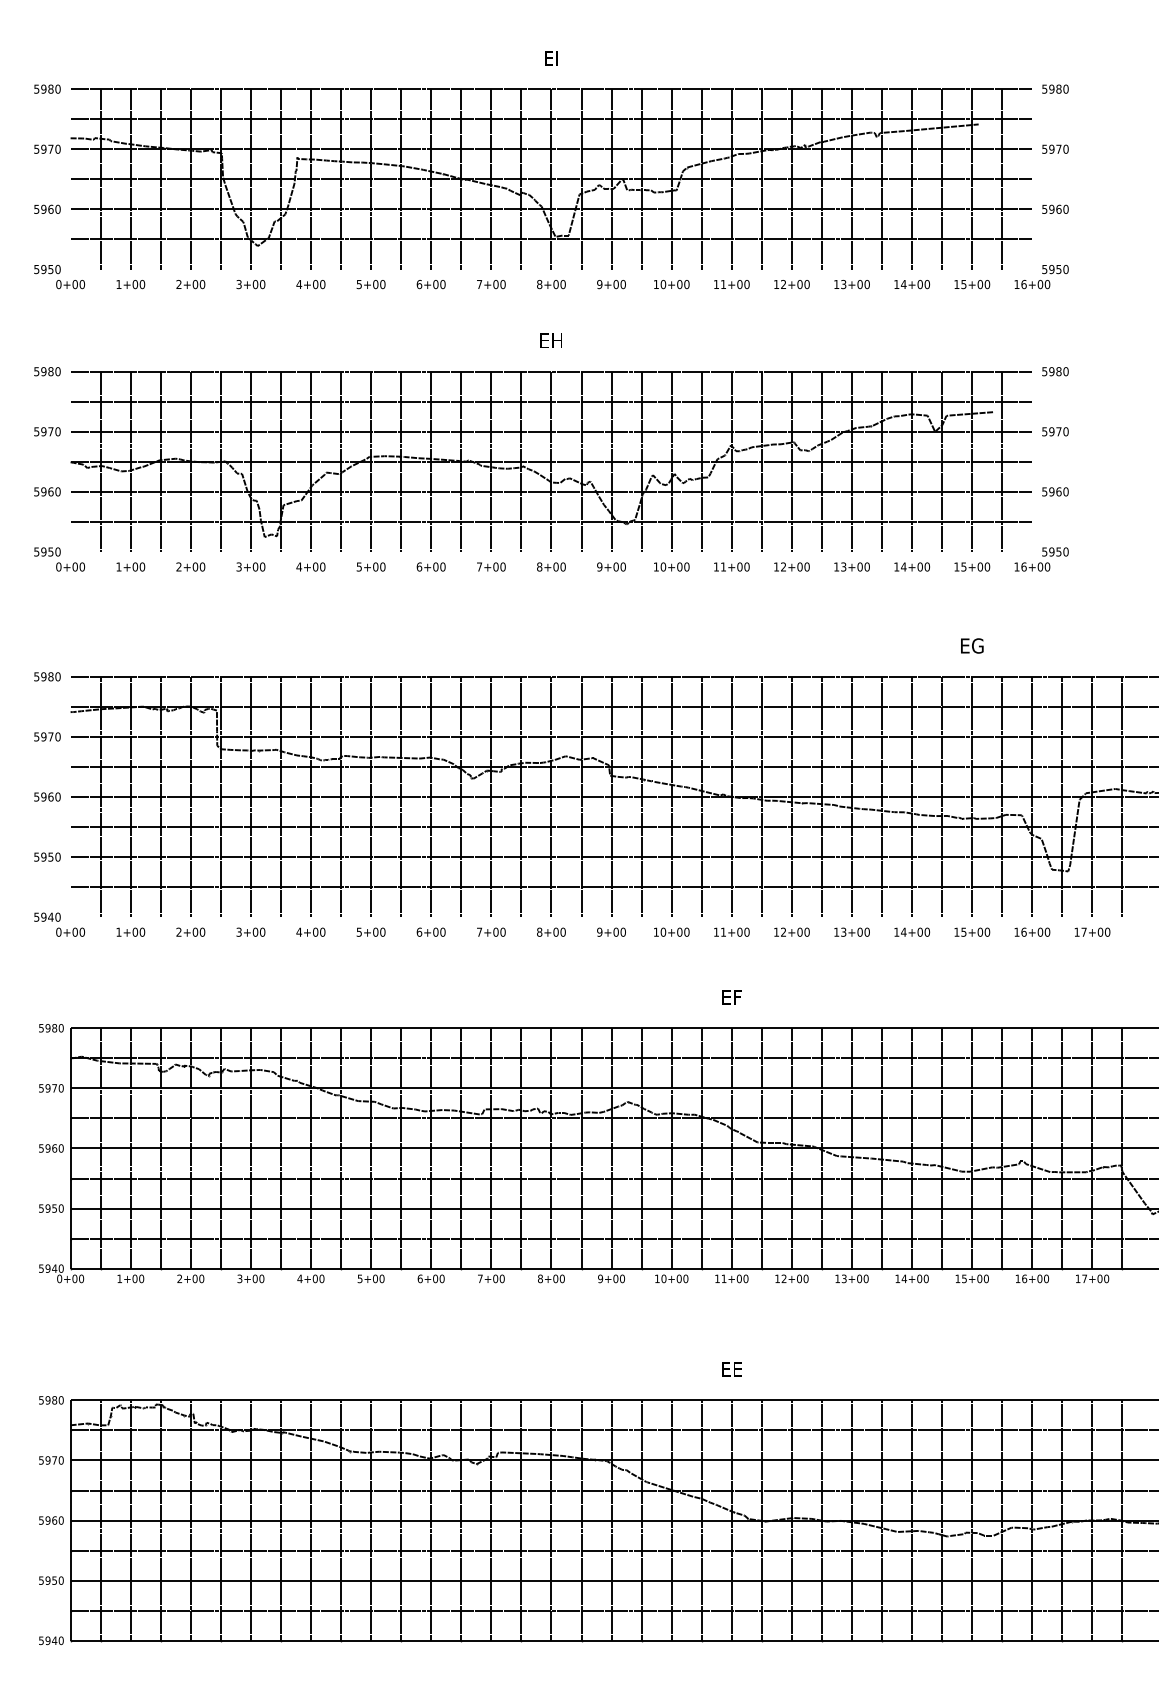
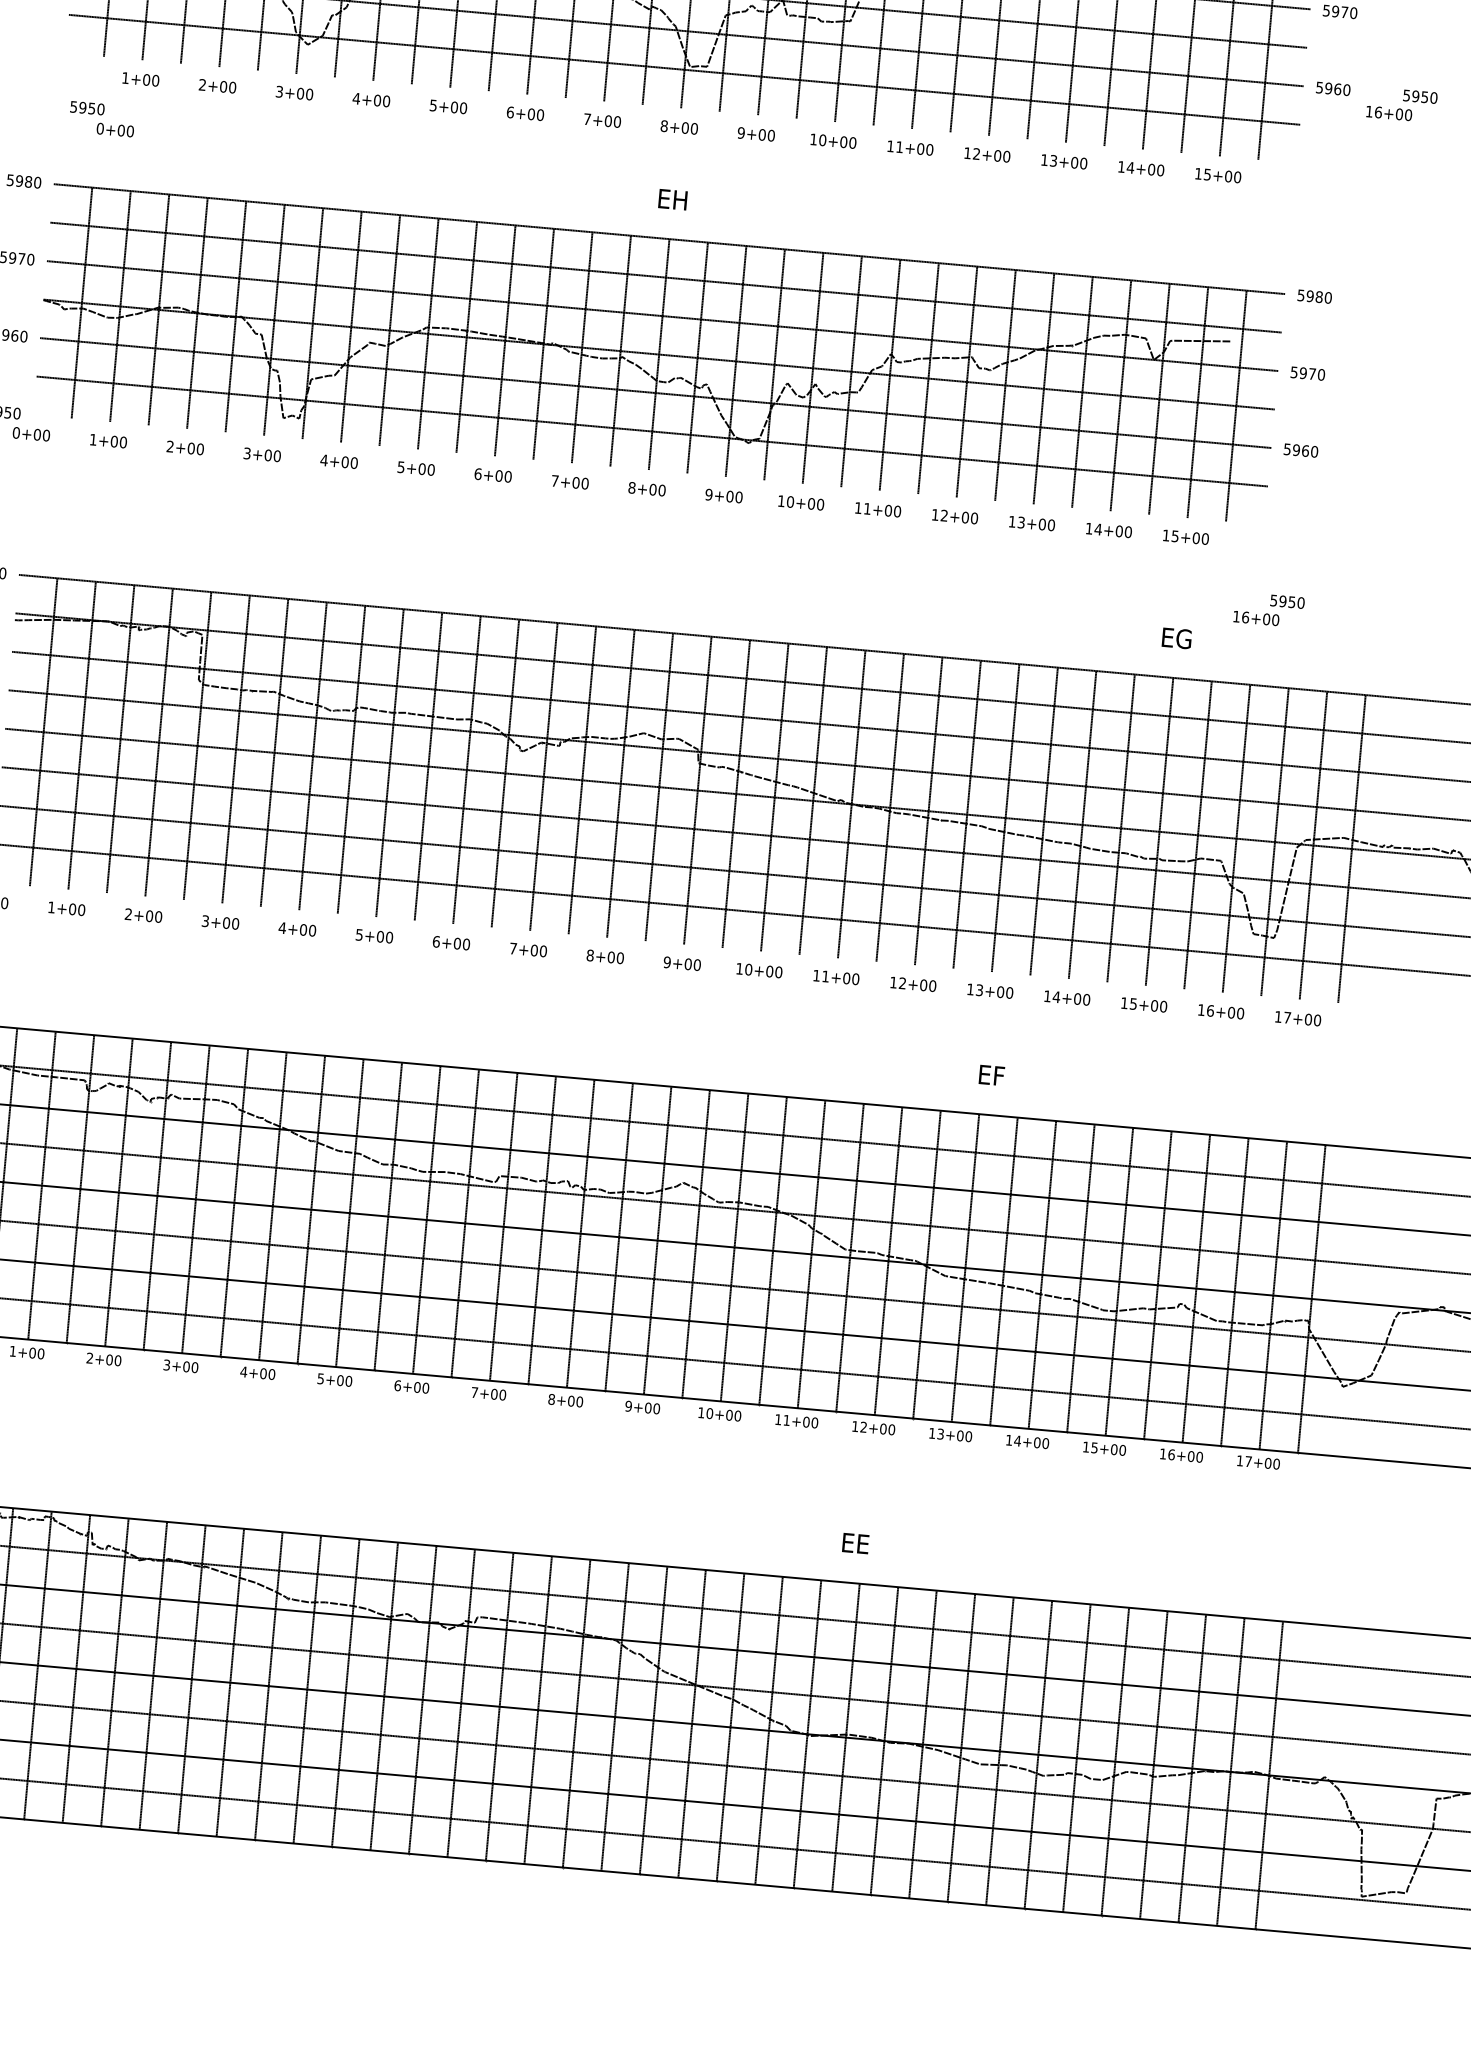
text: (59, 277) -> (101, 119), moved
text: (1041, 277) -> (1401, 105), moved
text: (1041, 559) -> (1268, 609), moved
text: (731, 997) -> (991, 1075), moved
text: (731, 1369) -> (855, 1543), moved

